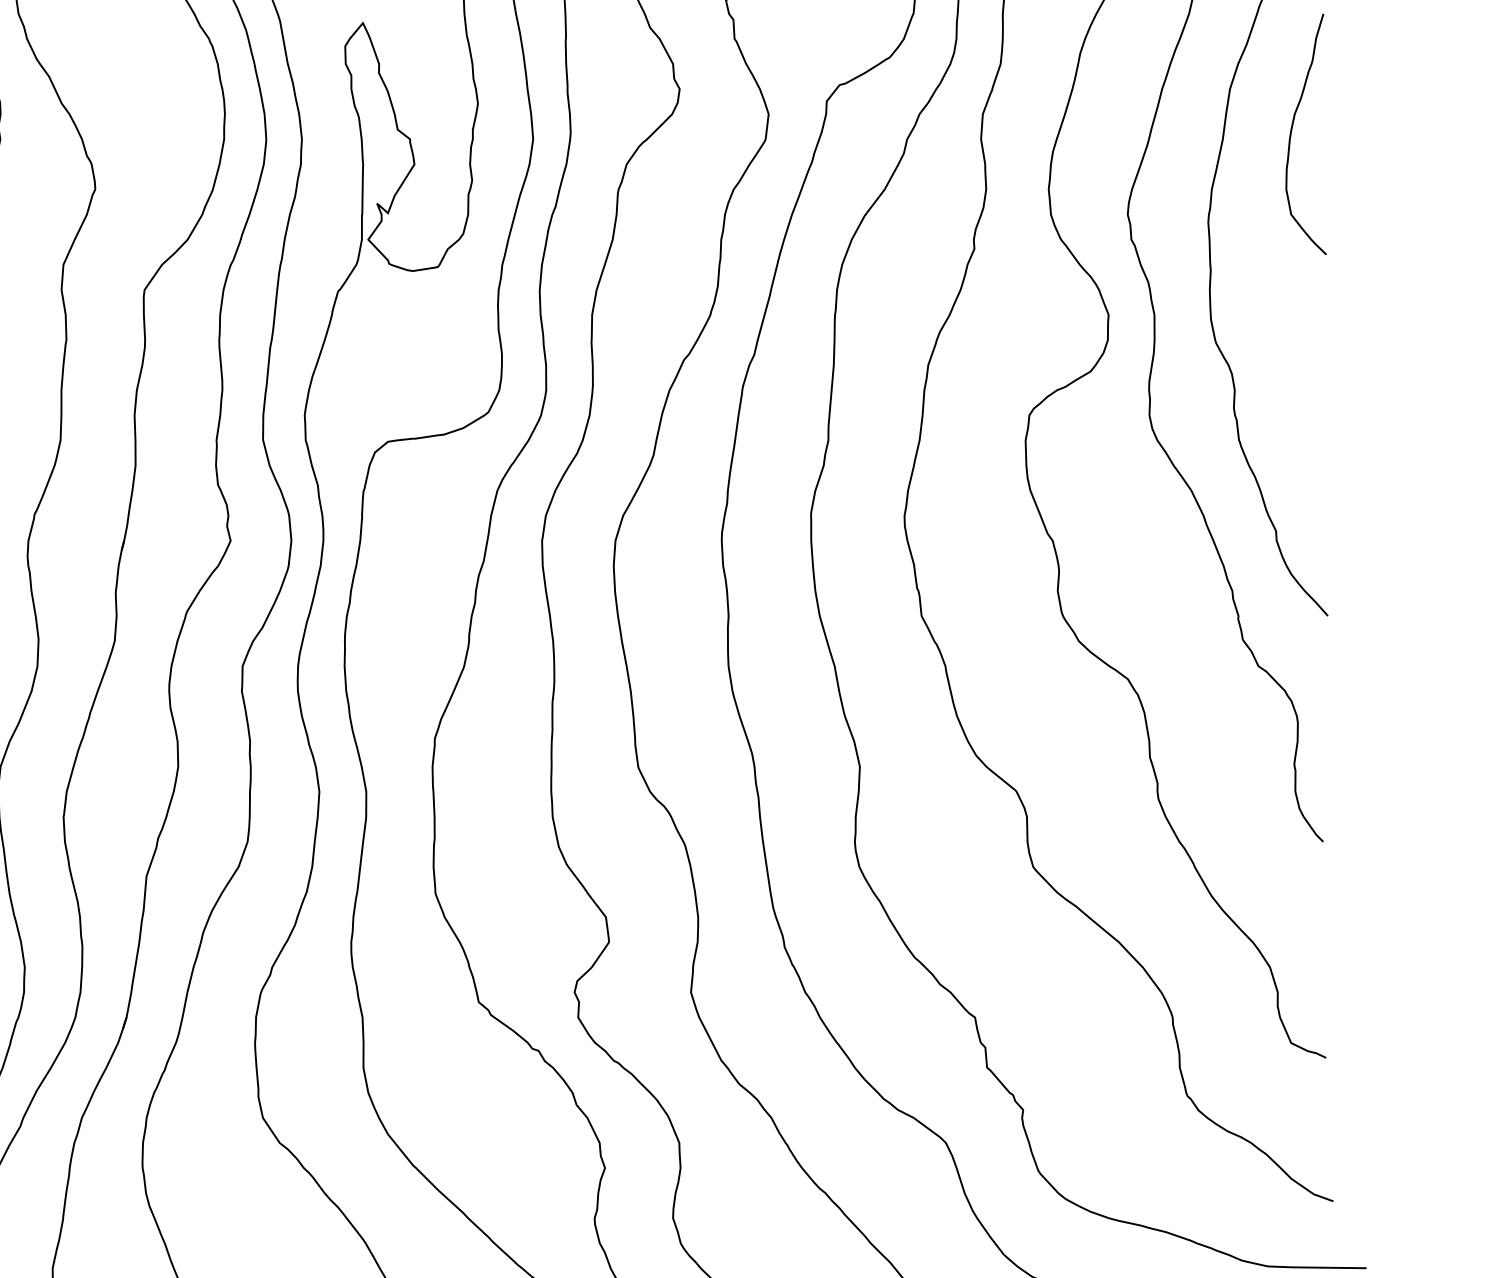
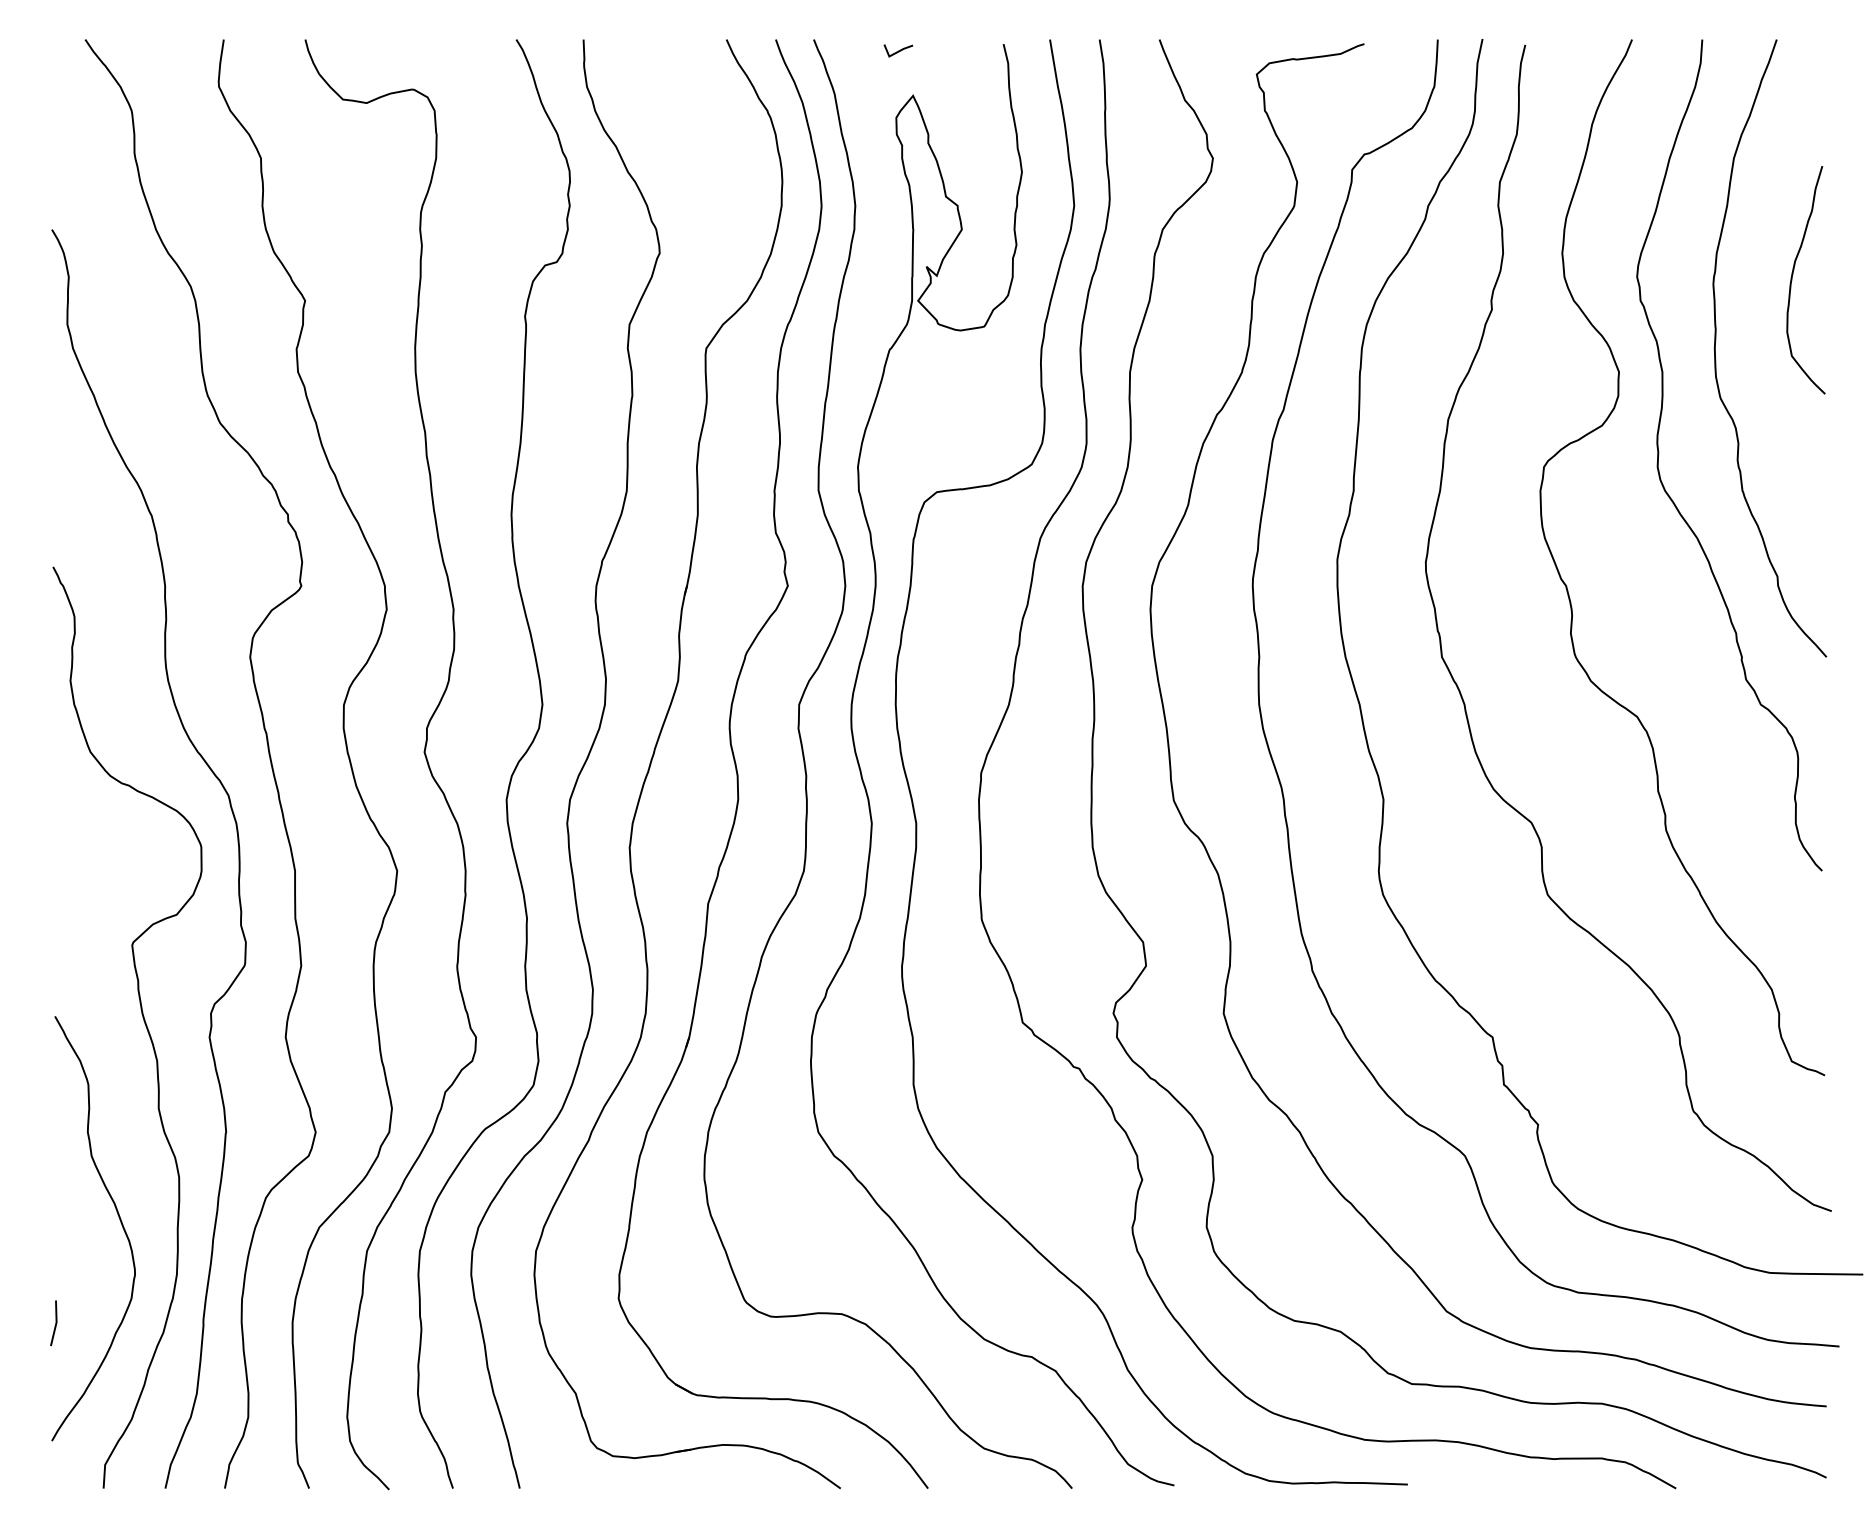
curve: (1291, 134) -> (1792, 280), moved

